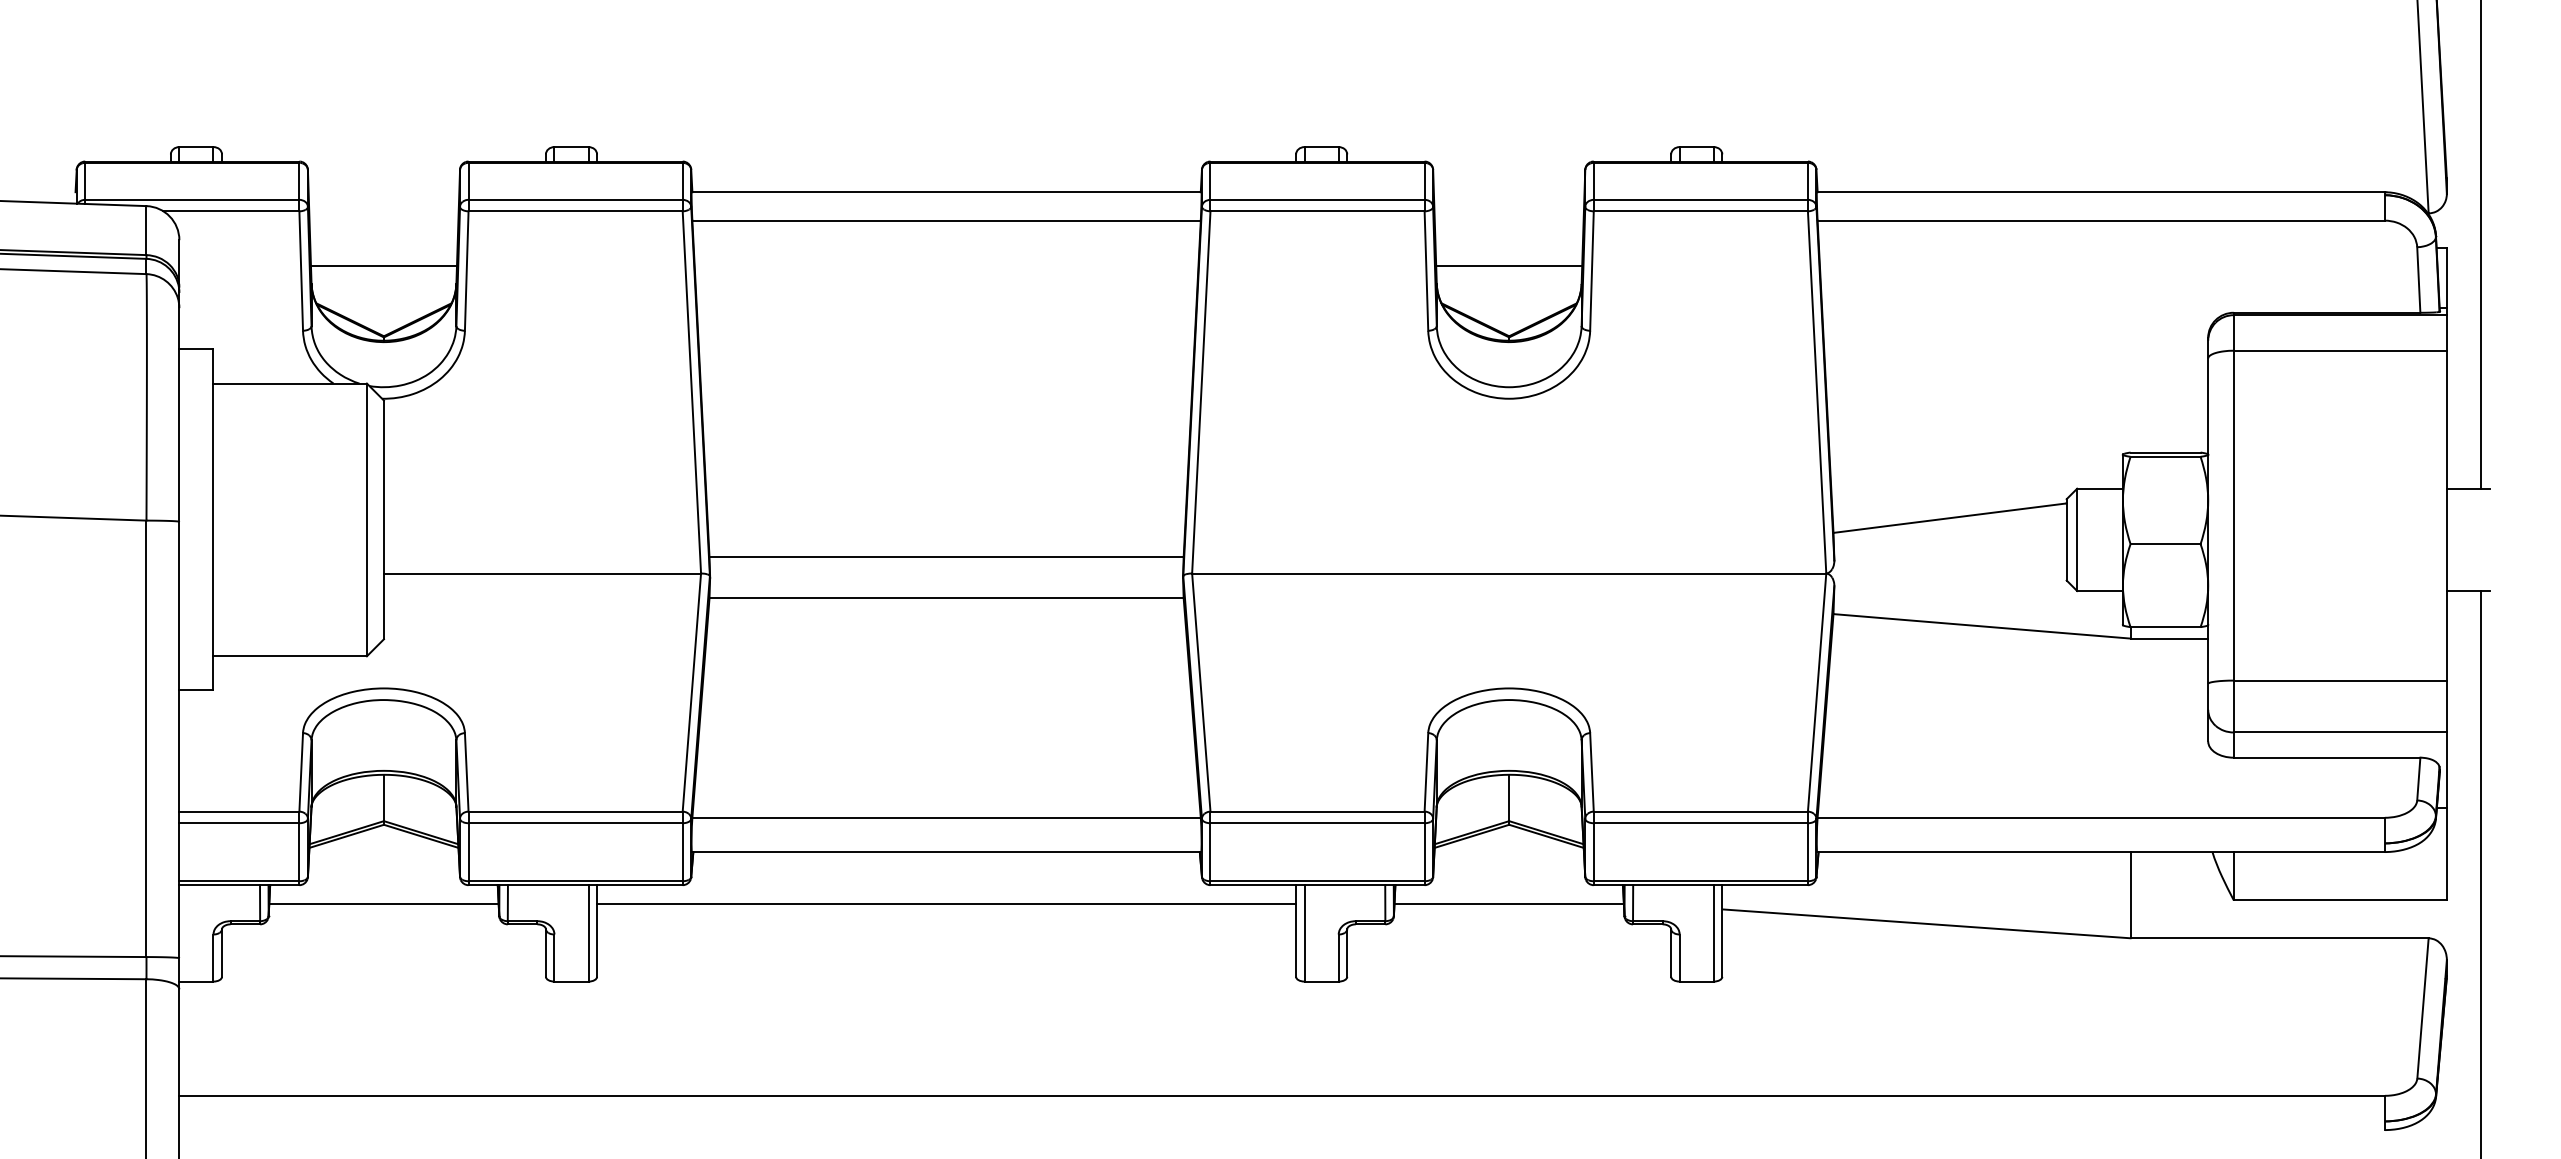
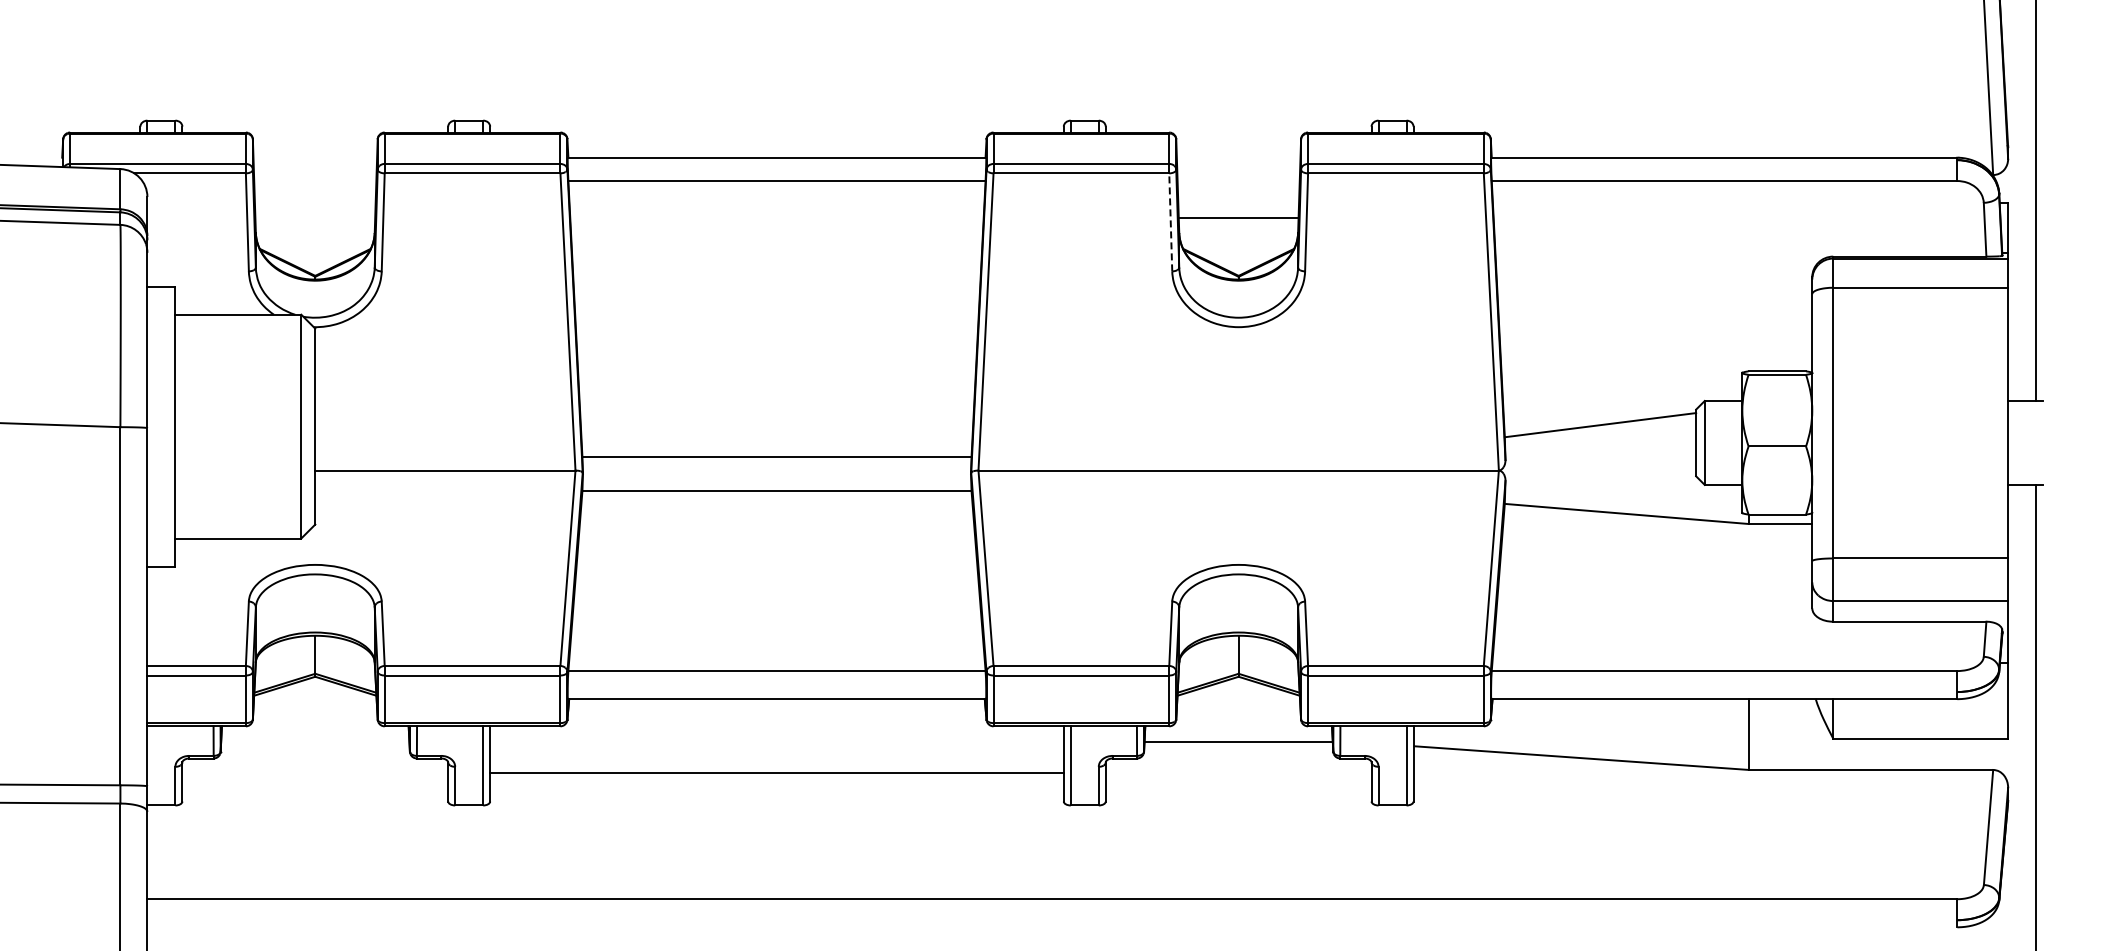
line: (384, 266) -> (315, 218), removed
line: (1426, 269) -> (1170, 221), solid -> dashed
line: (384, 903) -> (315, 741), removed
line: (945, 903) -> (776, 772), moved

